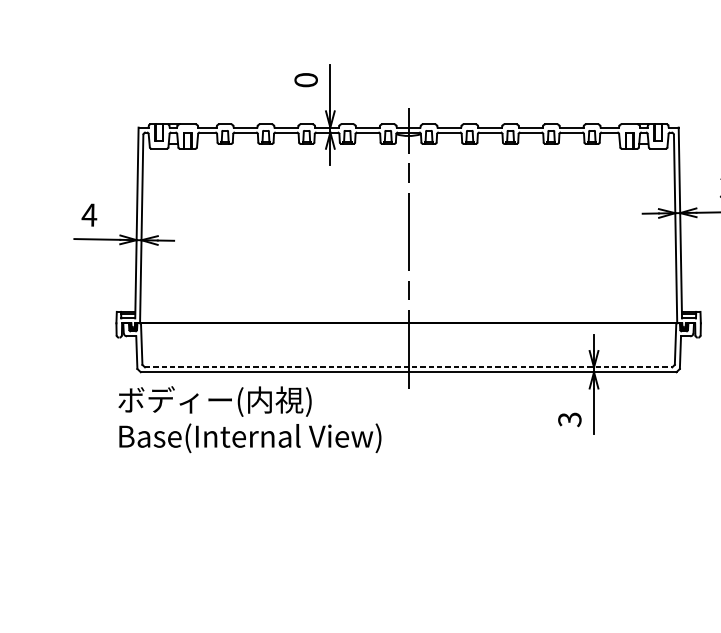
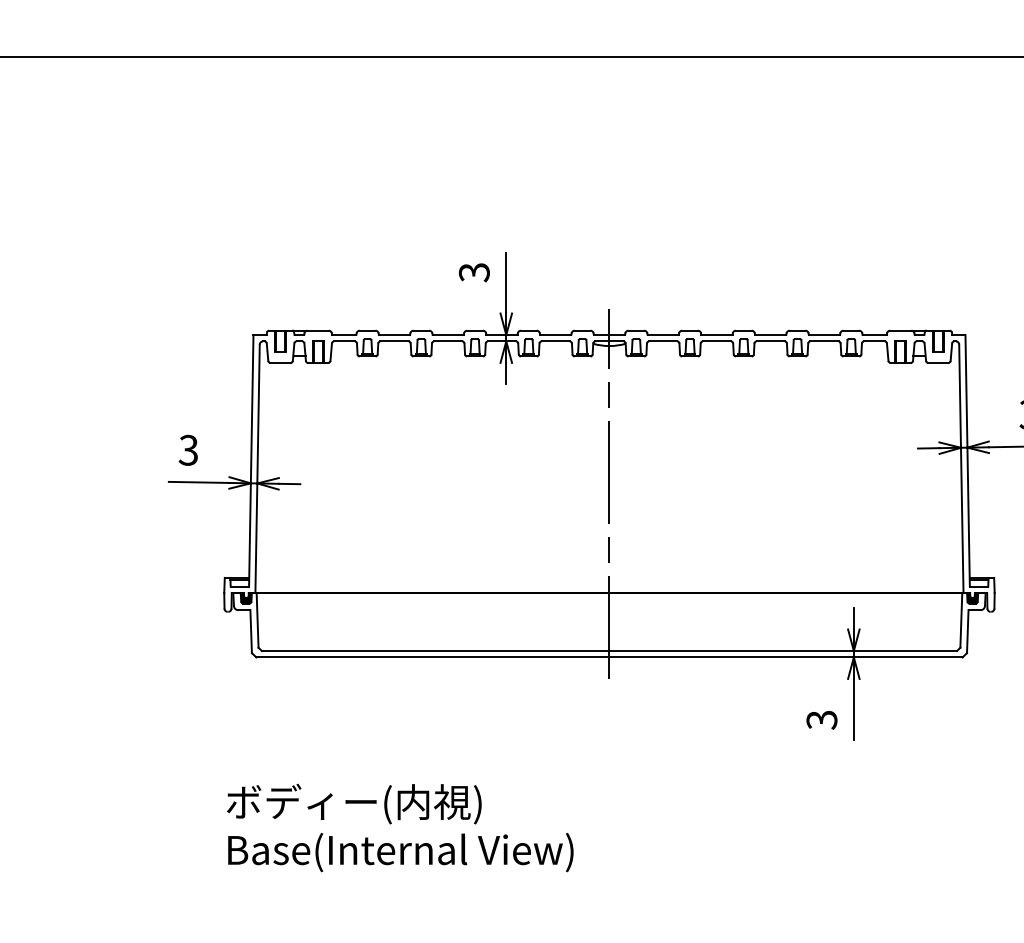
text: (306, 80) -> (474, 272), 0 -> 3
text: (89, 214) -> (188, 449), 4 -> 3
line: (408, 366) -> (609, 650), dashed -> solid
text: (250, 419) -> (400, 827), moved

